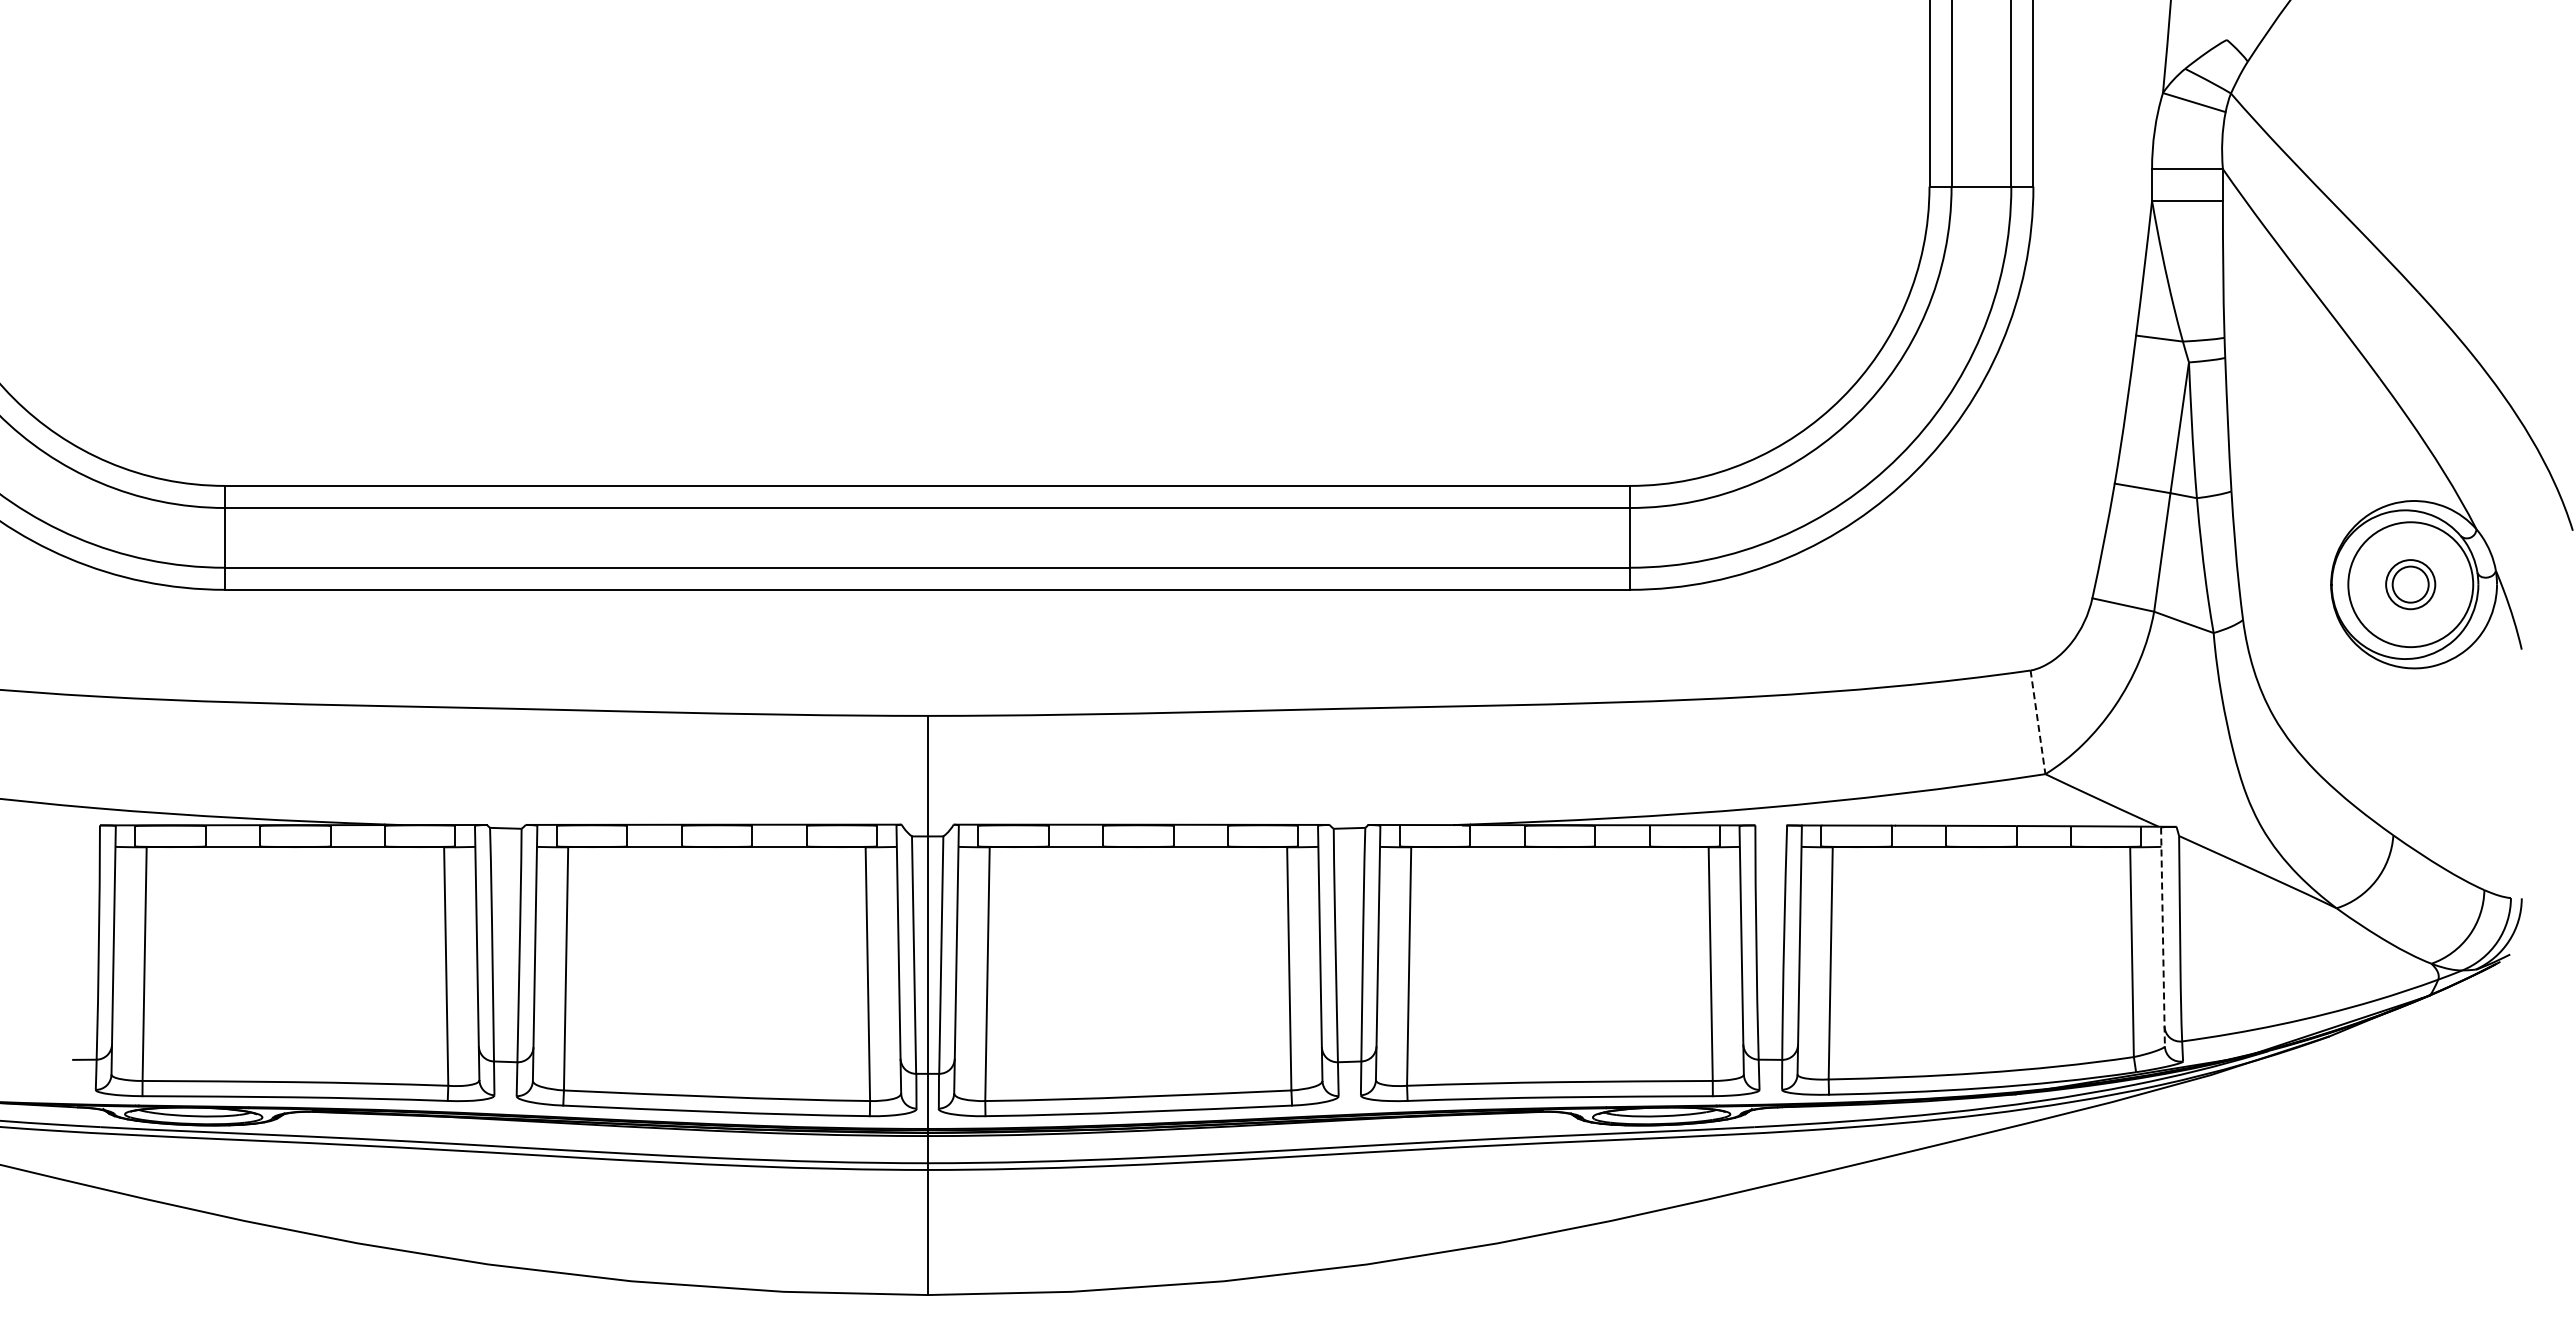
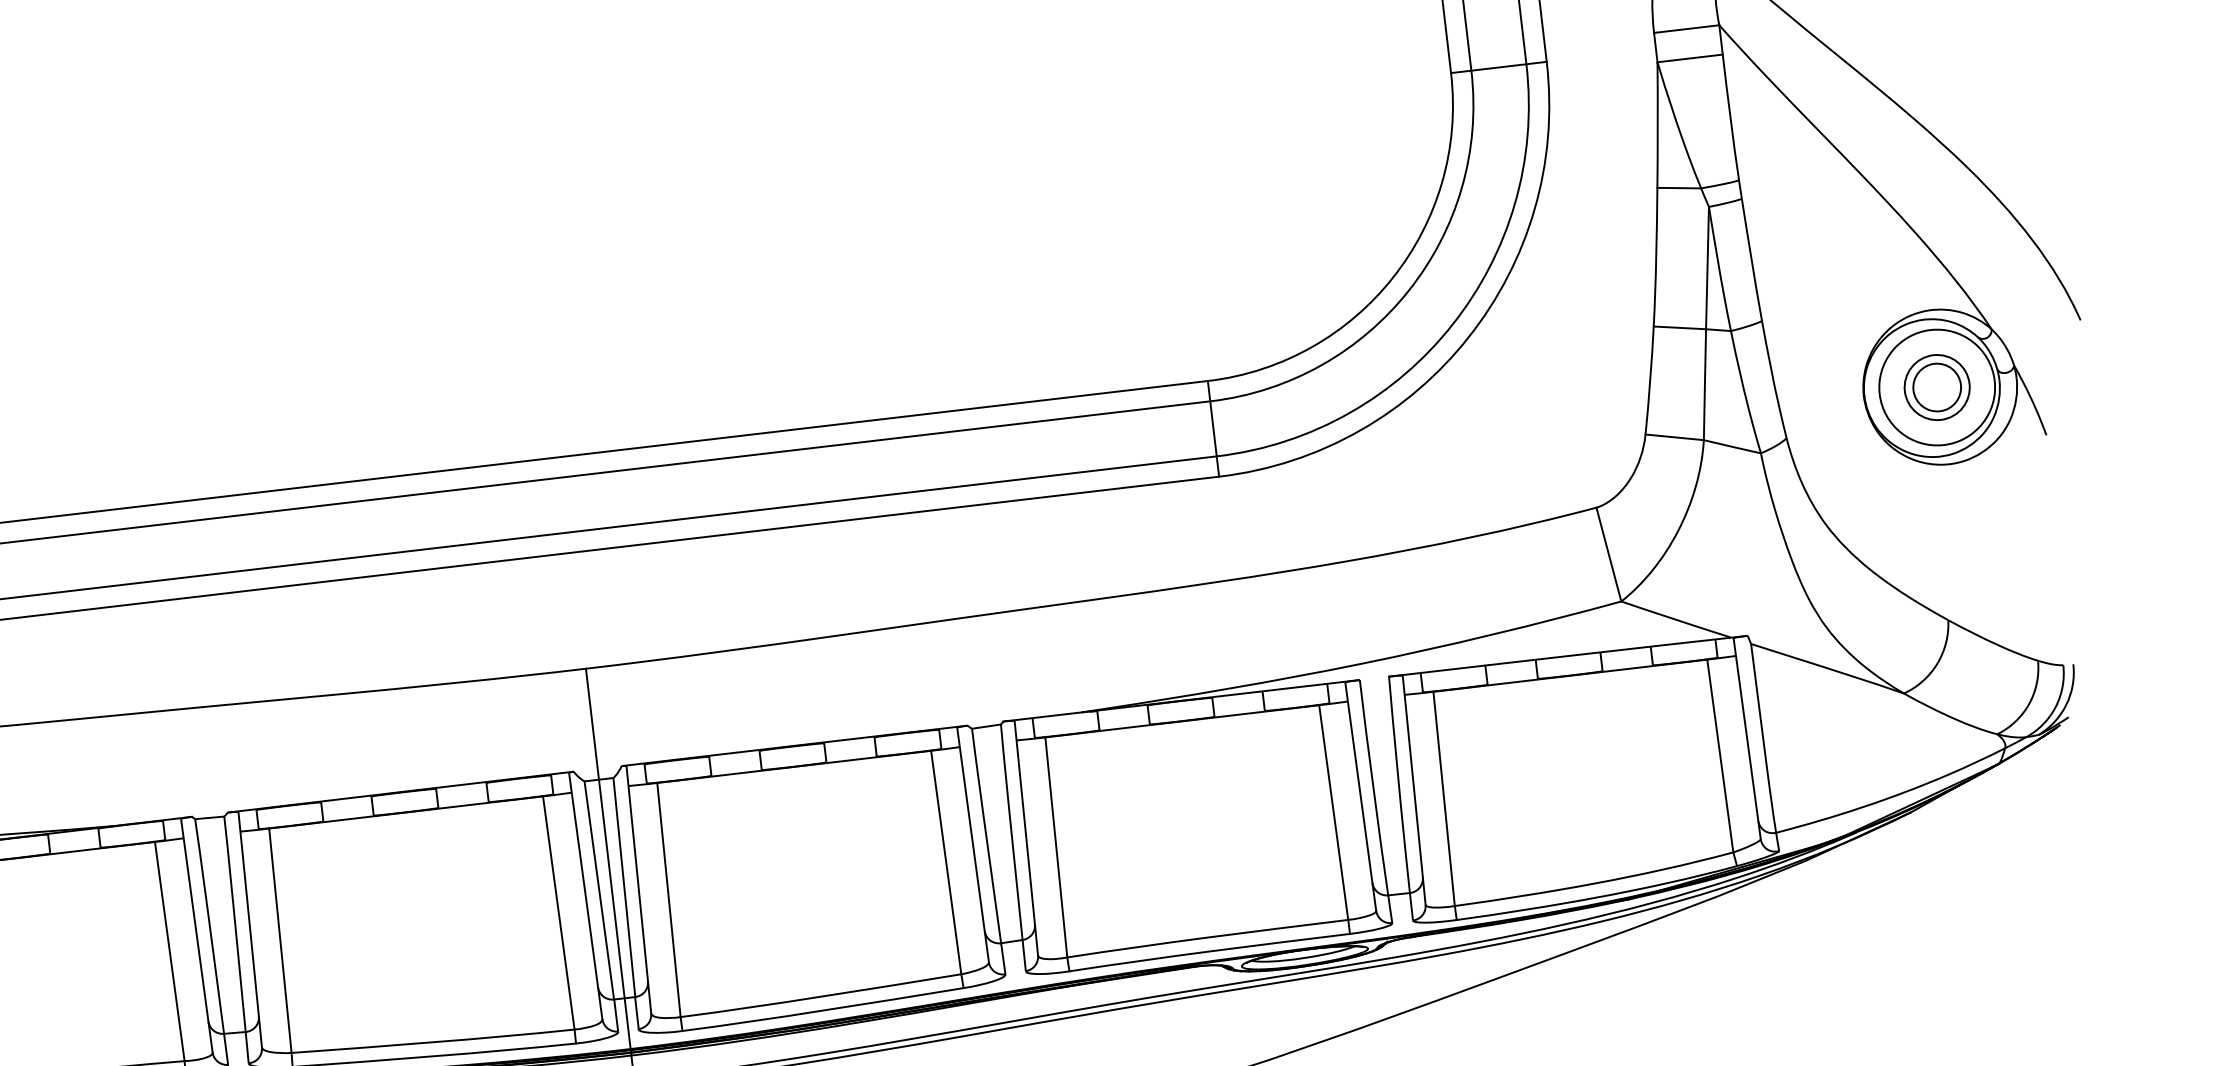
part: (2410, 584) -> (1936, 387), size x1.43
line: (2038, 722) -> (1609, 554), dashed -> solid
line: (2162, 937) -> (1746, 739), dashed -> solid

